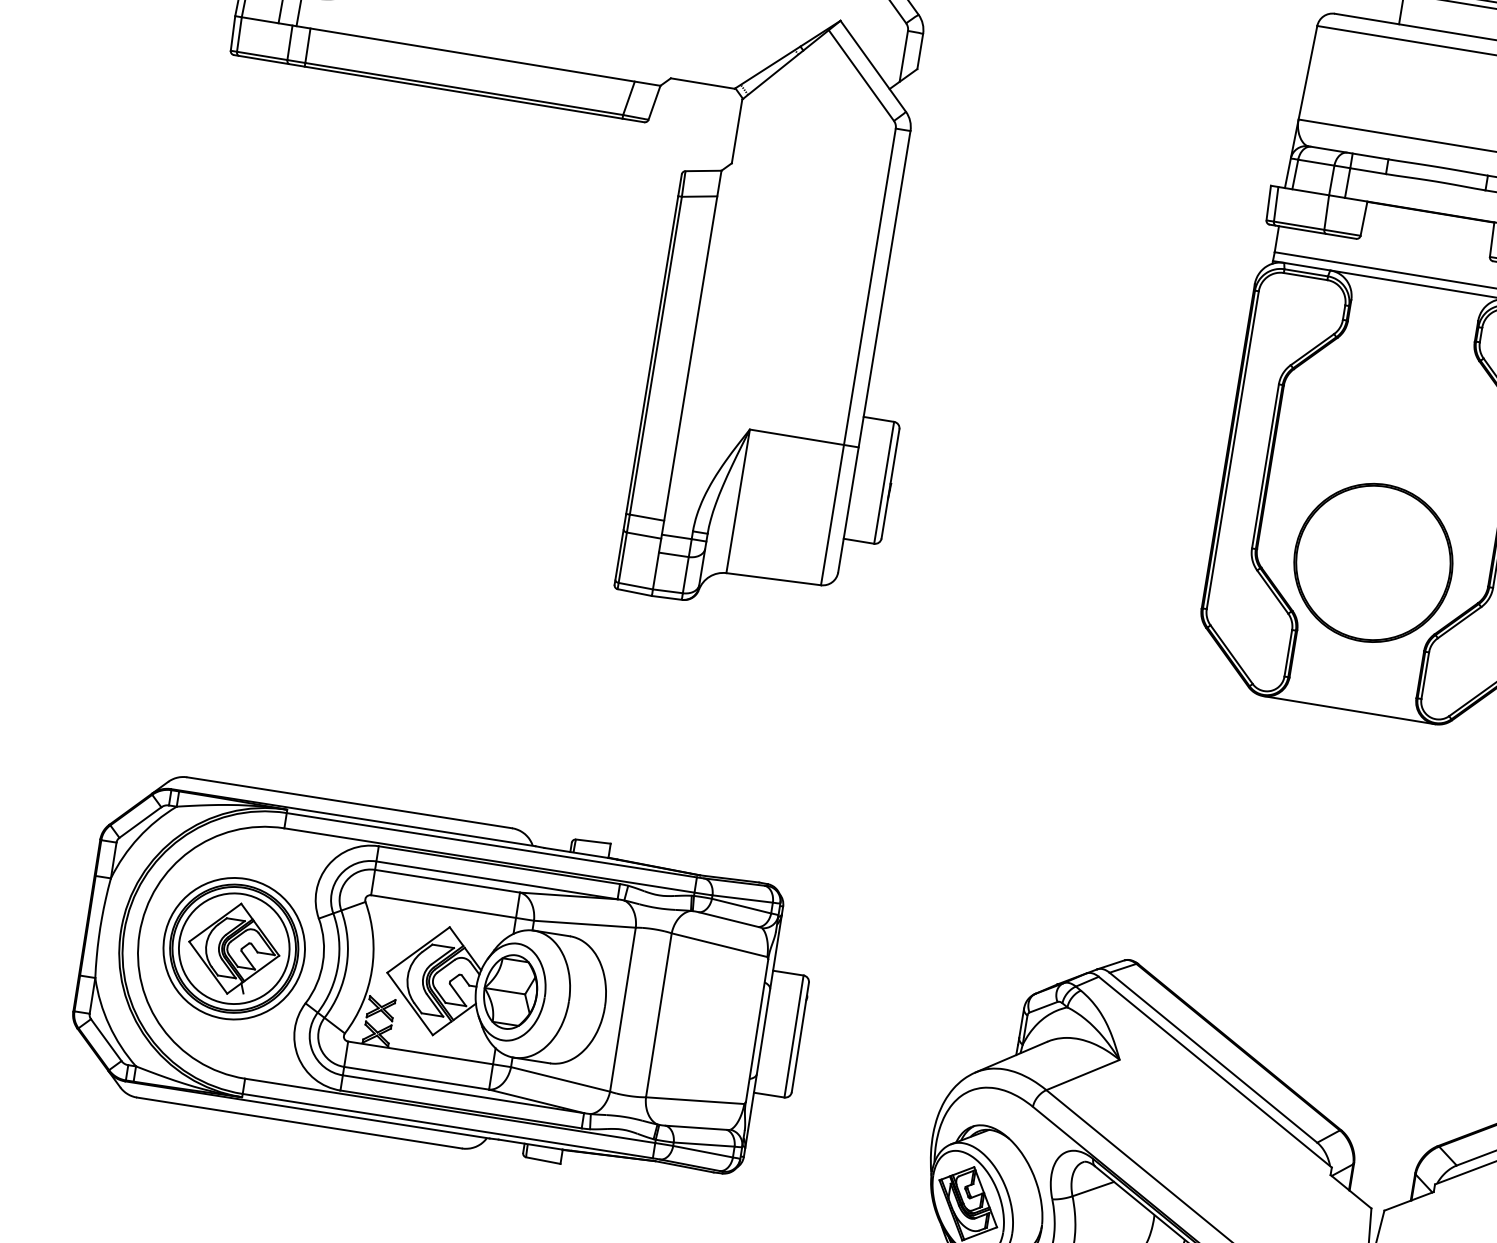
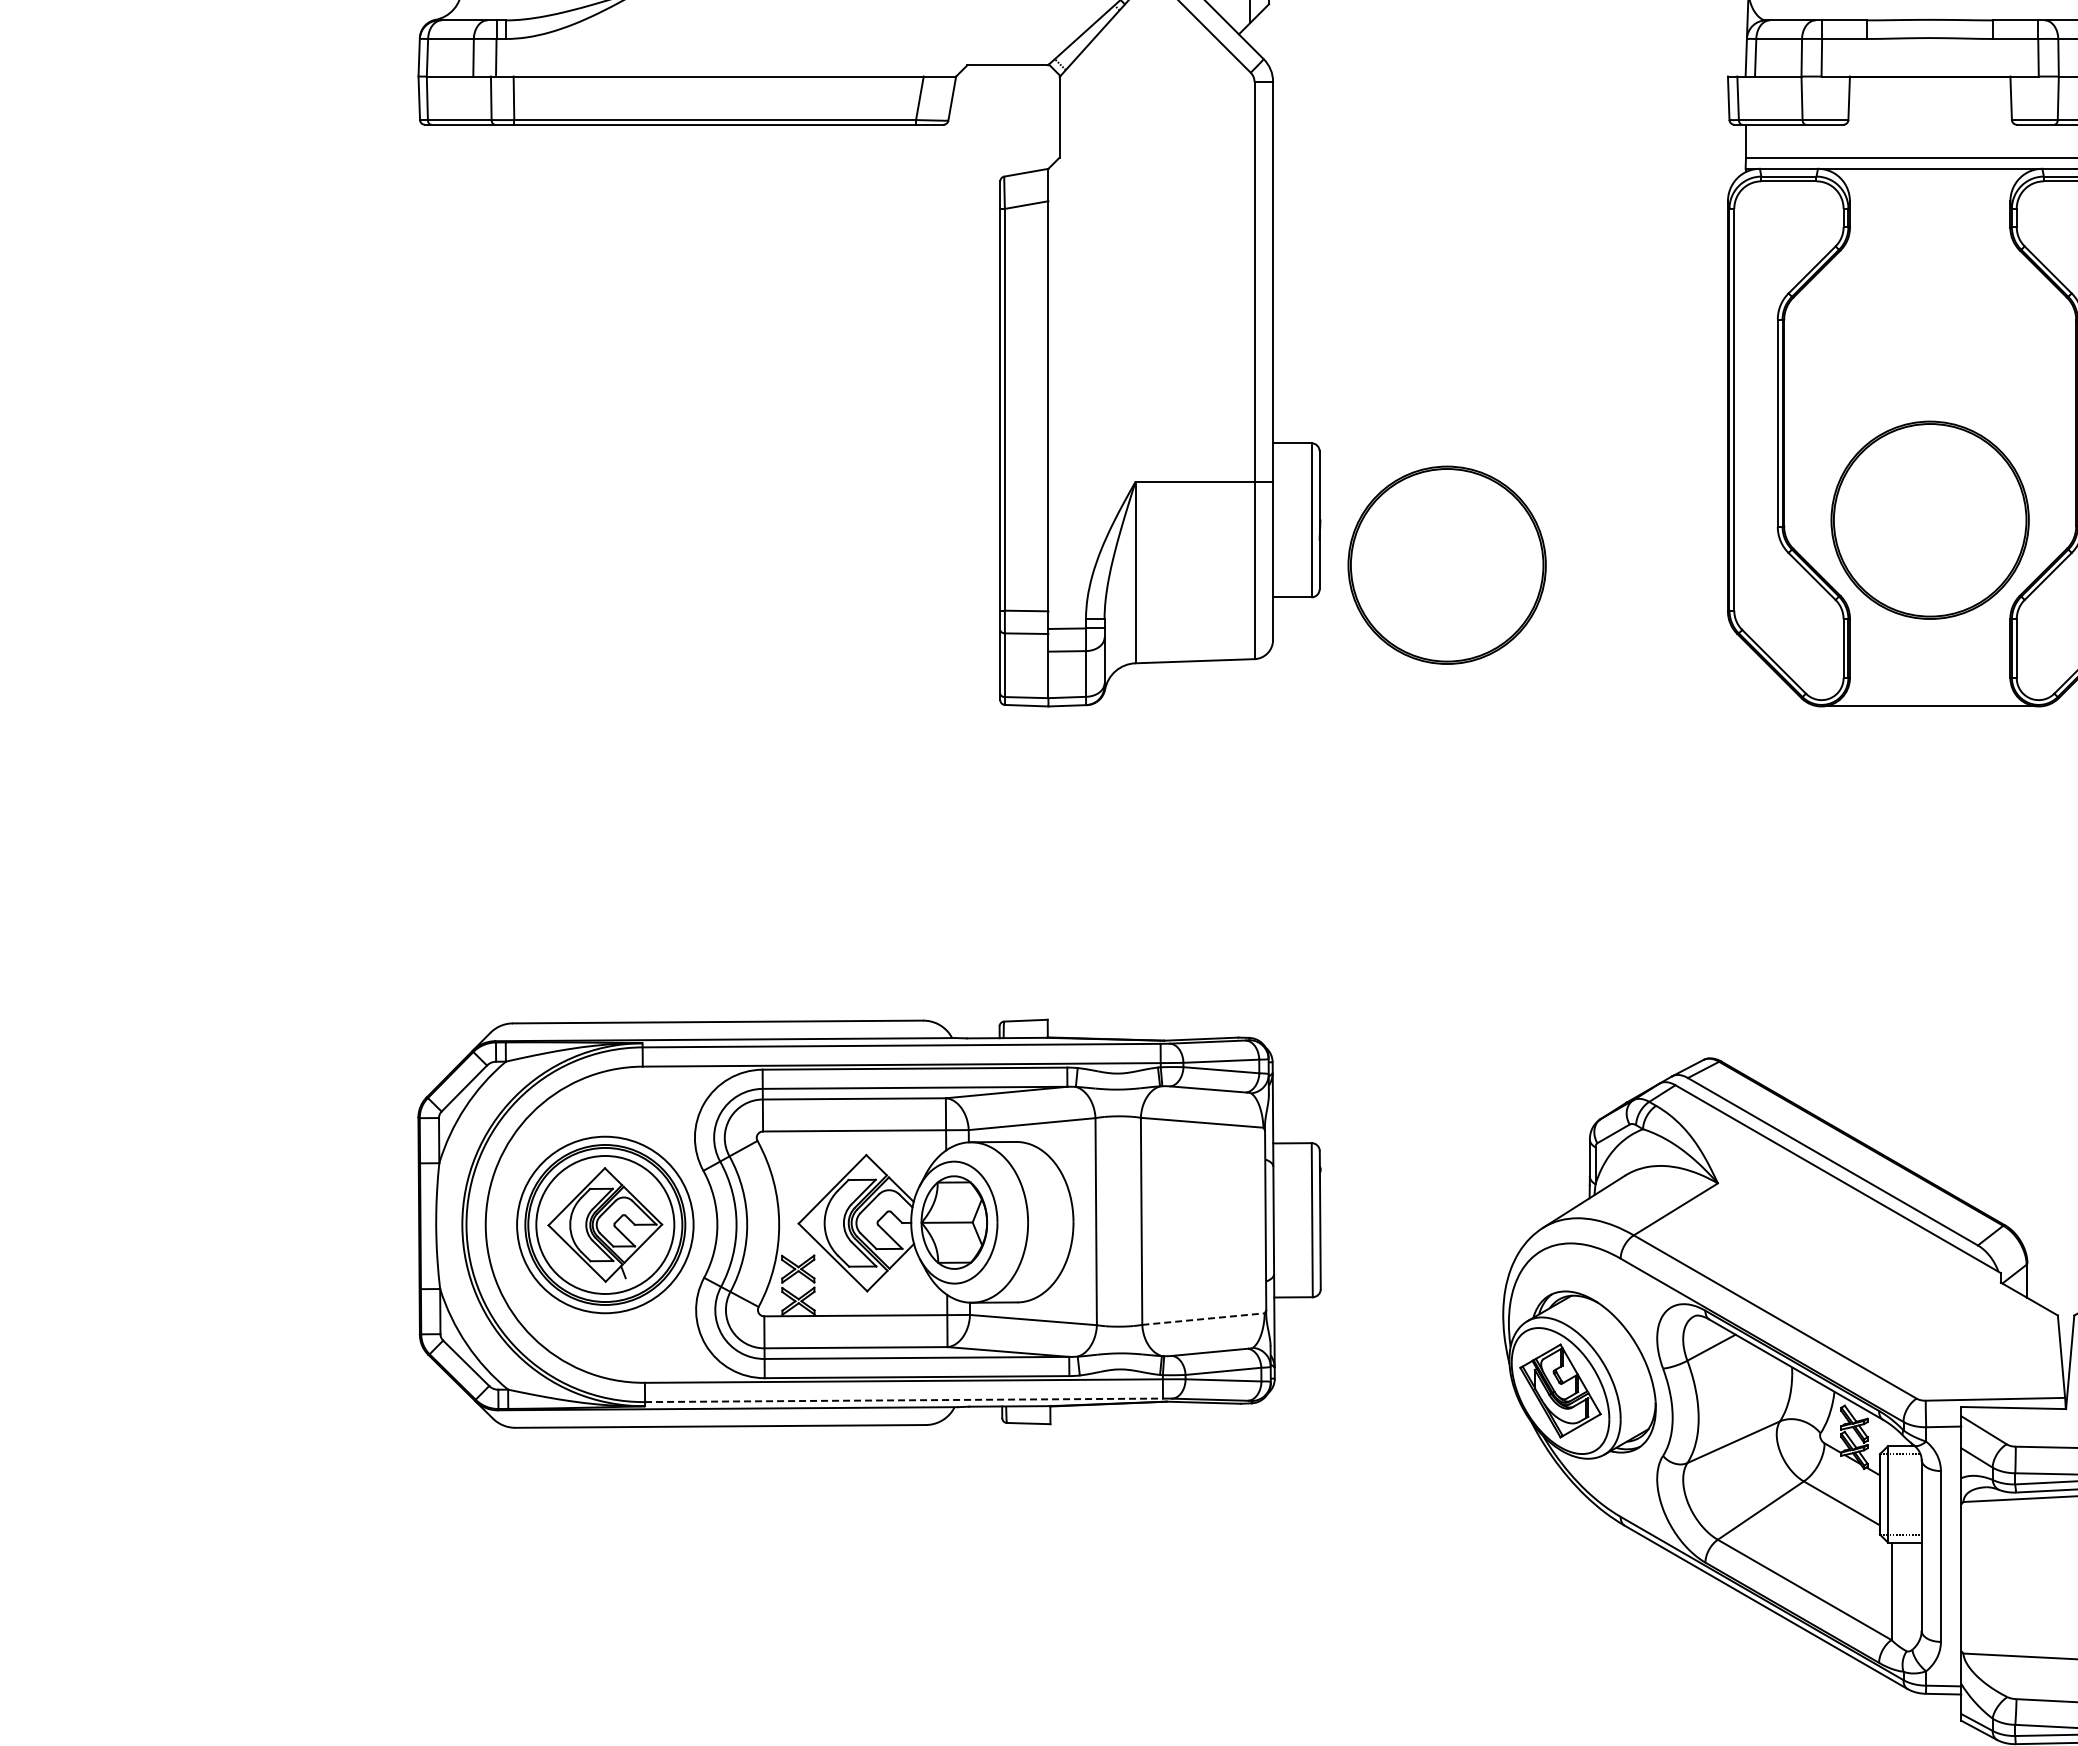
part: (985, 535) -> (1446, 564), added
line: (695, 1101) -> (1204, 1319), solid -> dashed
line: (448, 1126) -> (904, 1400), solid -> dashed

